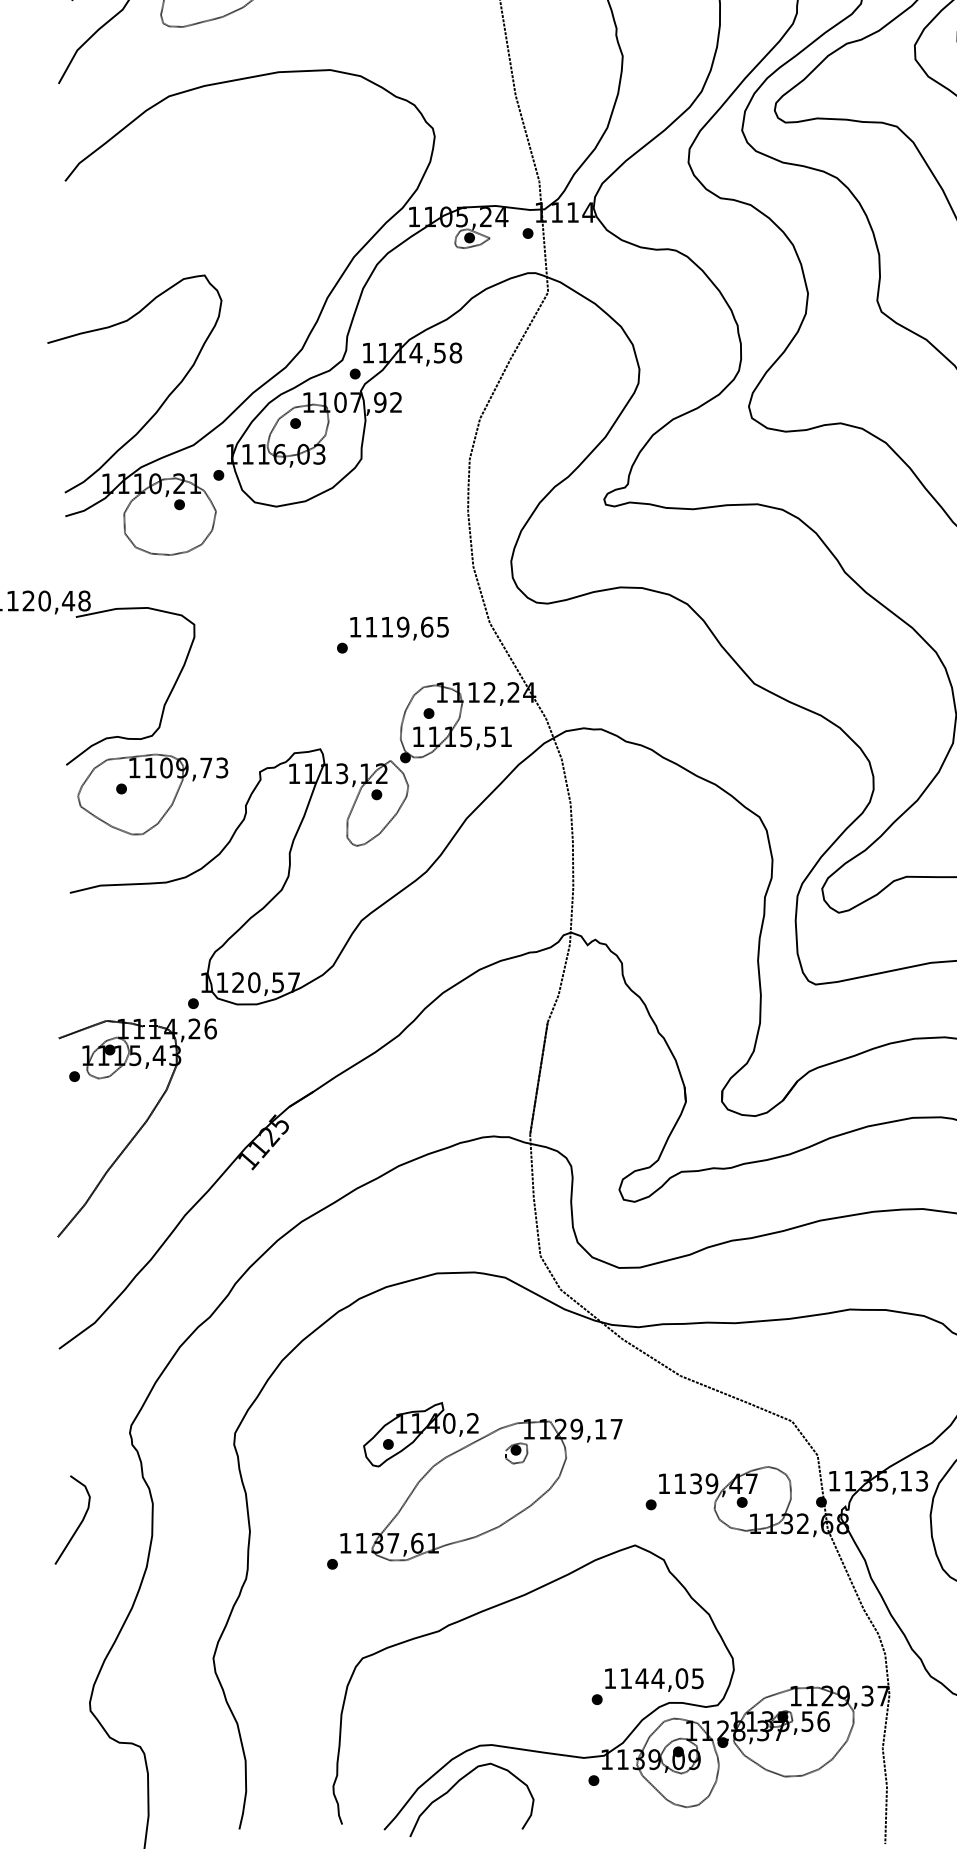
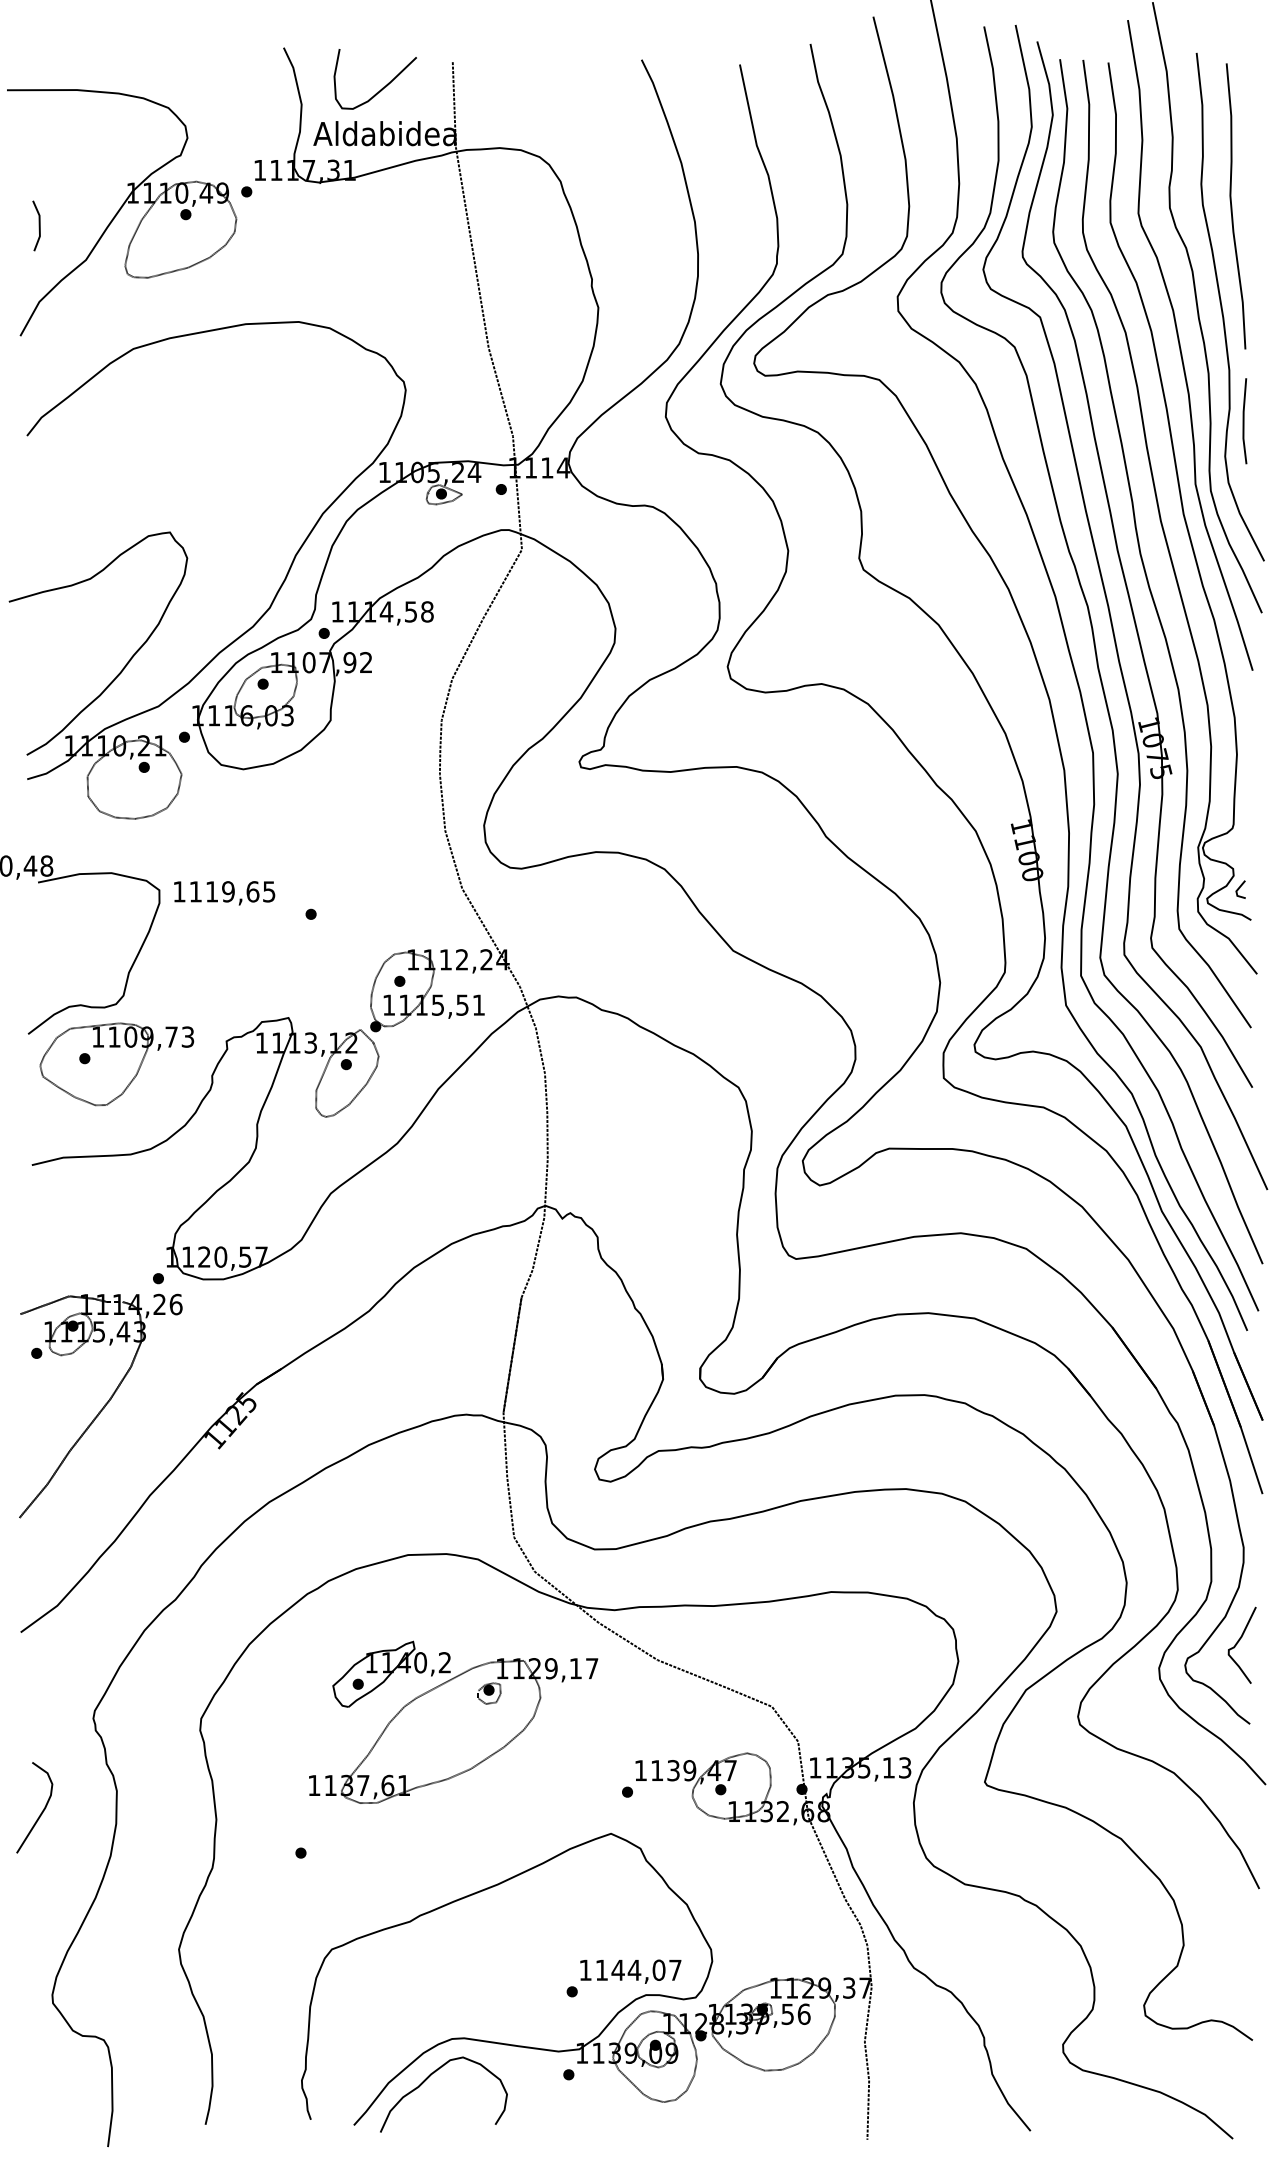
text: (399, 628) -> (224, 893), moved
part: (481, 1480) -> (453, 1721), moved
text: (697, 1677) -> (675, 1969), 1144,05 -> 1144,07

